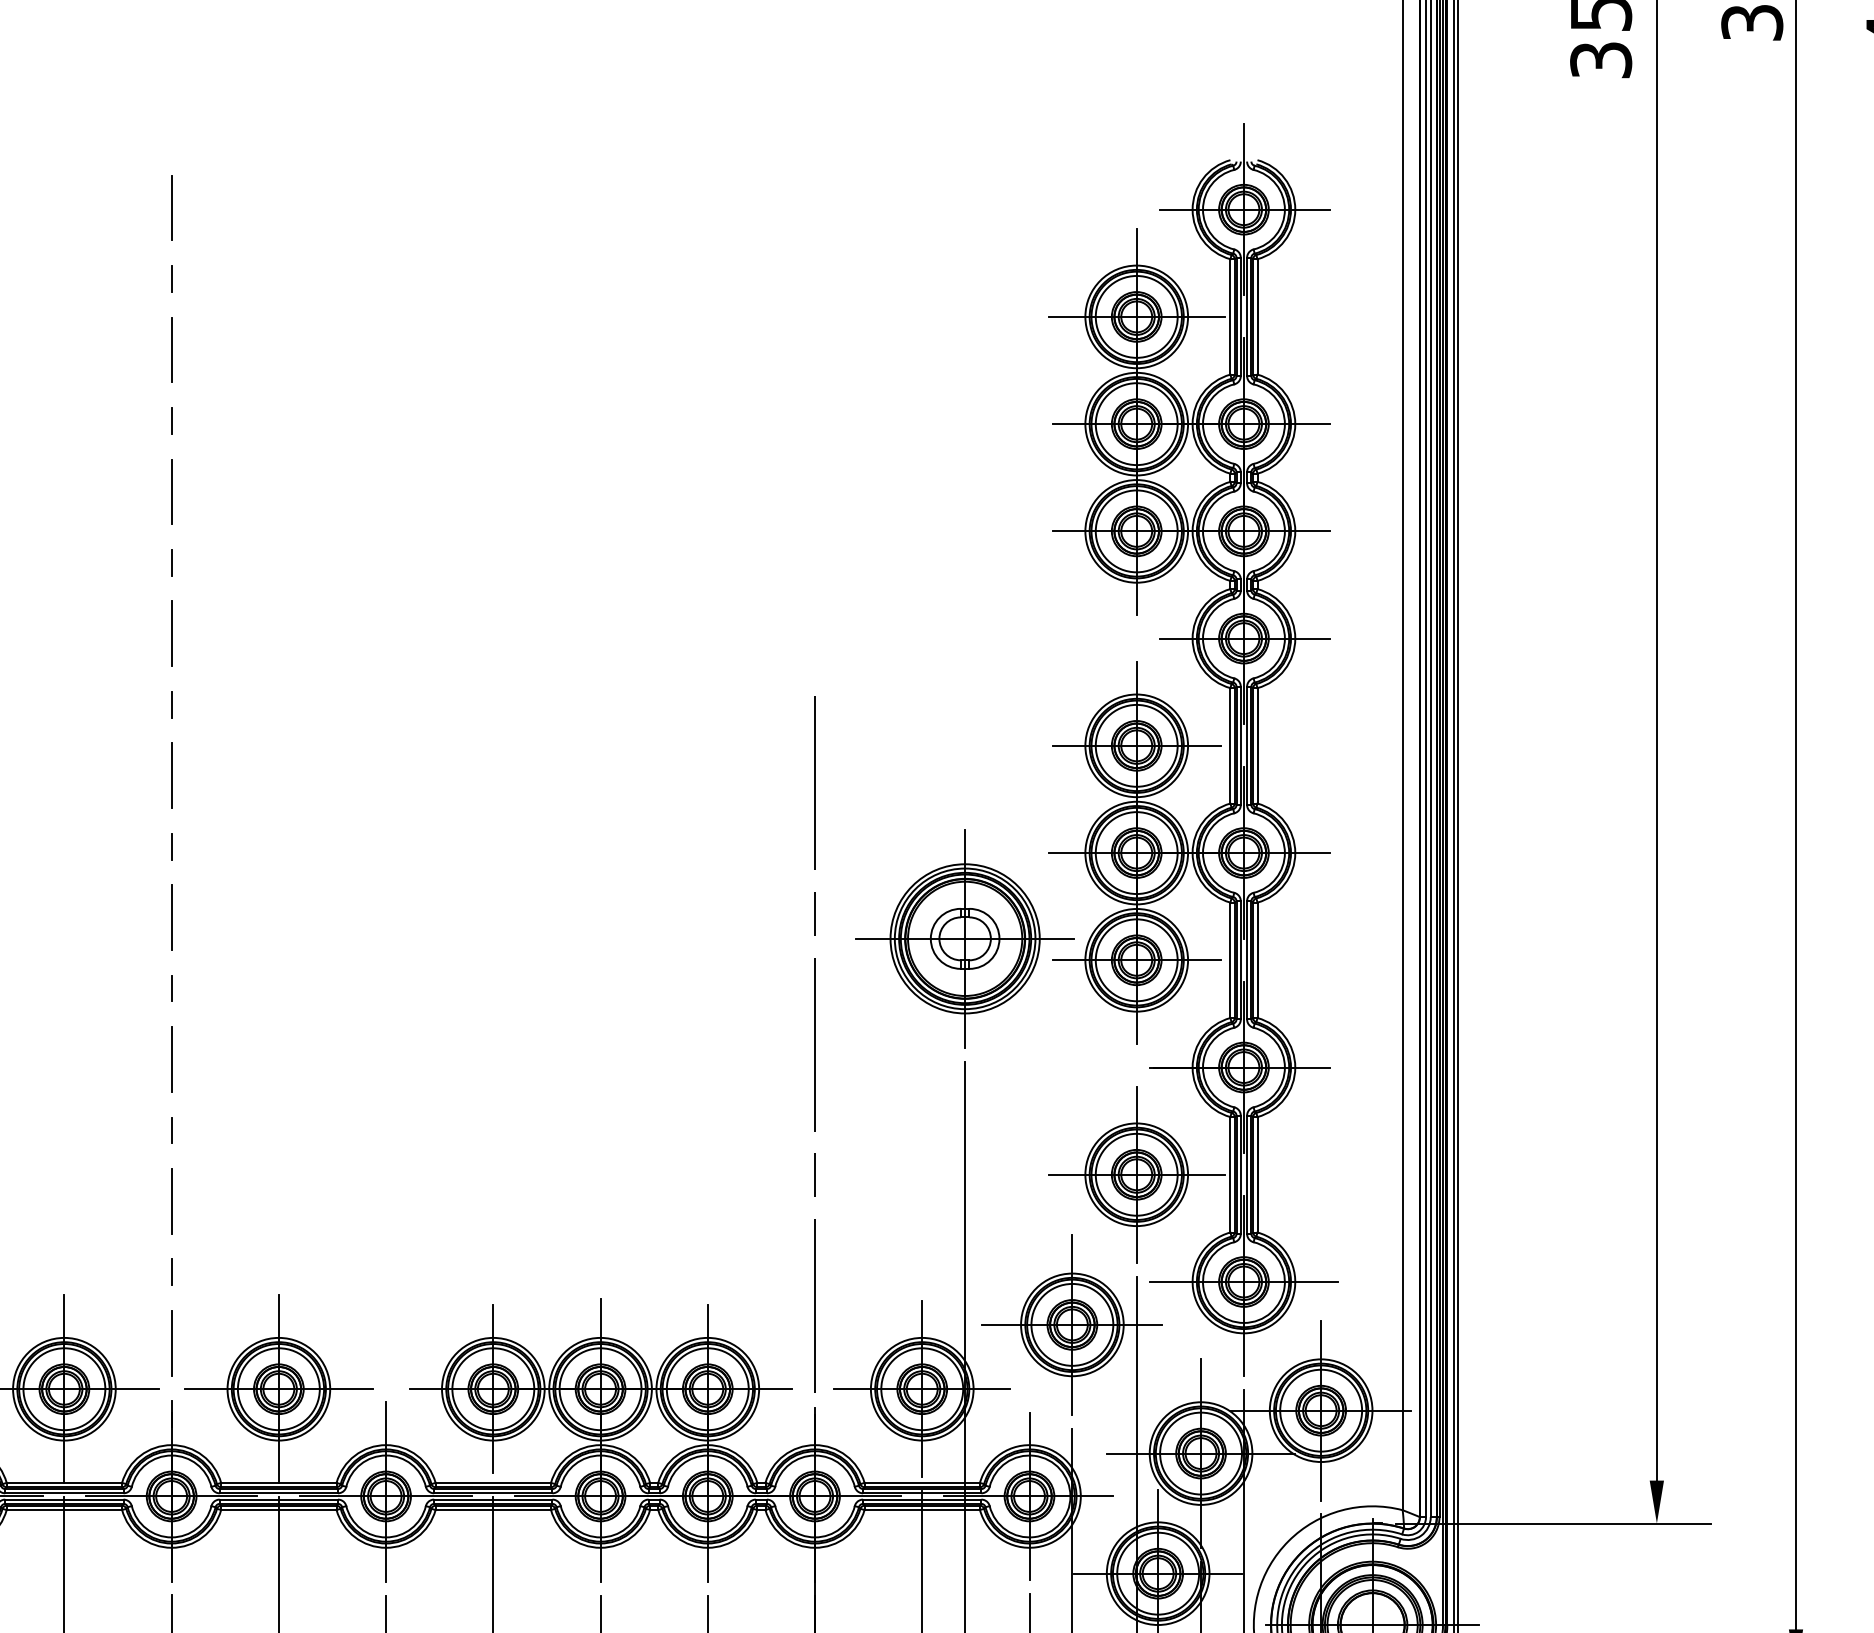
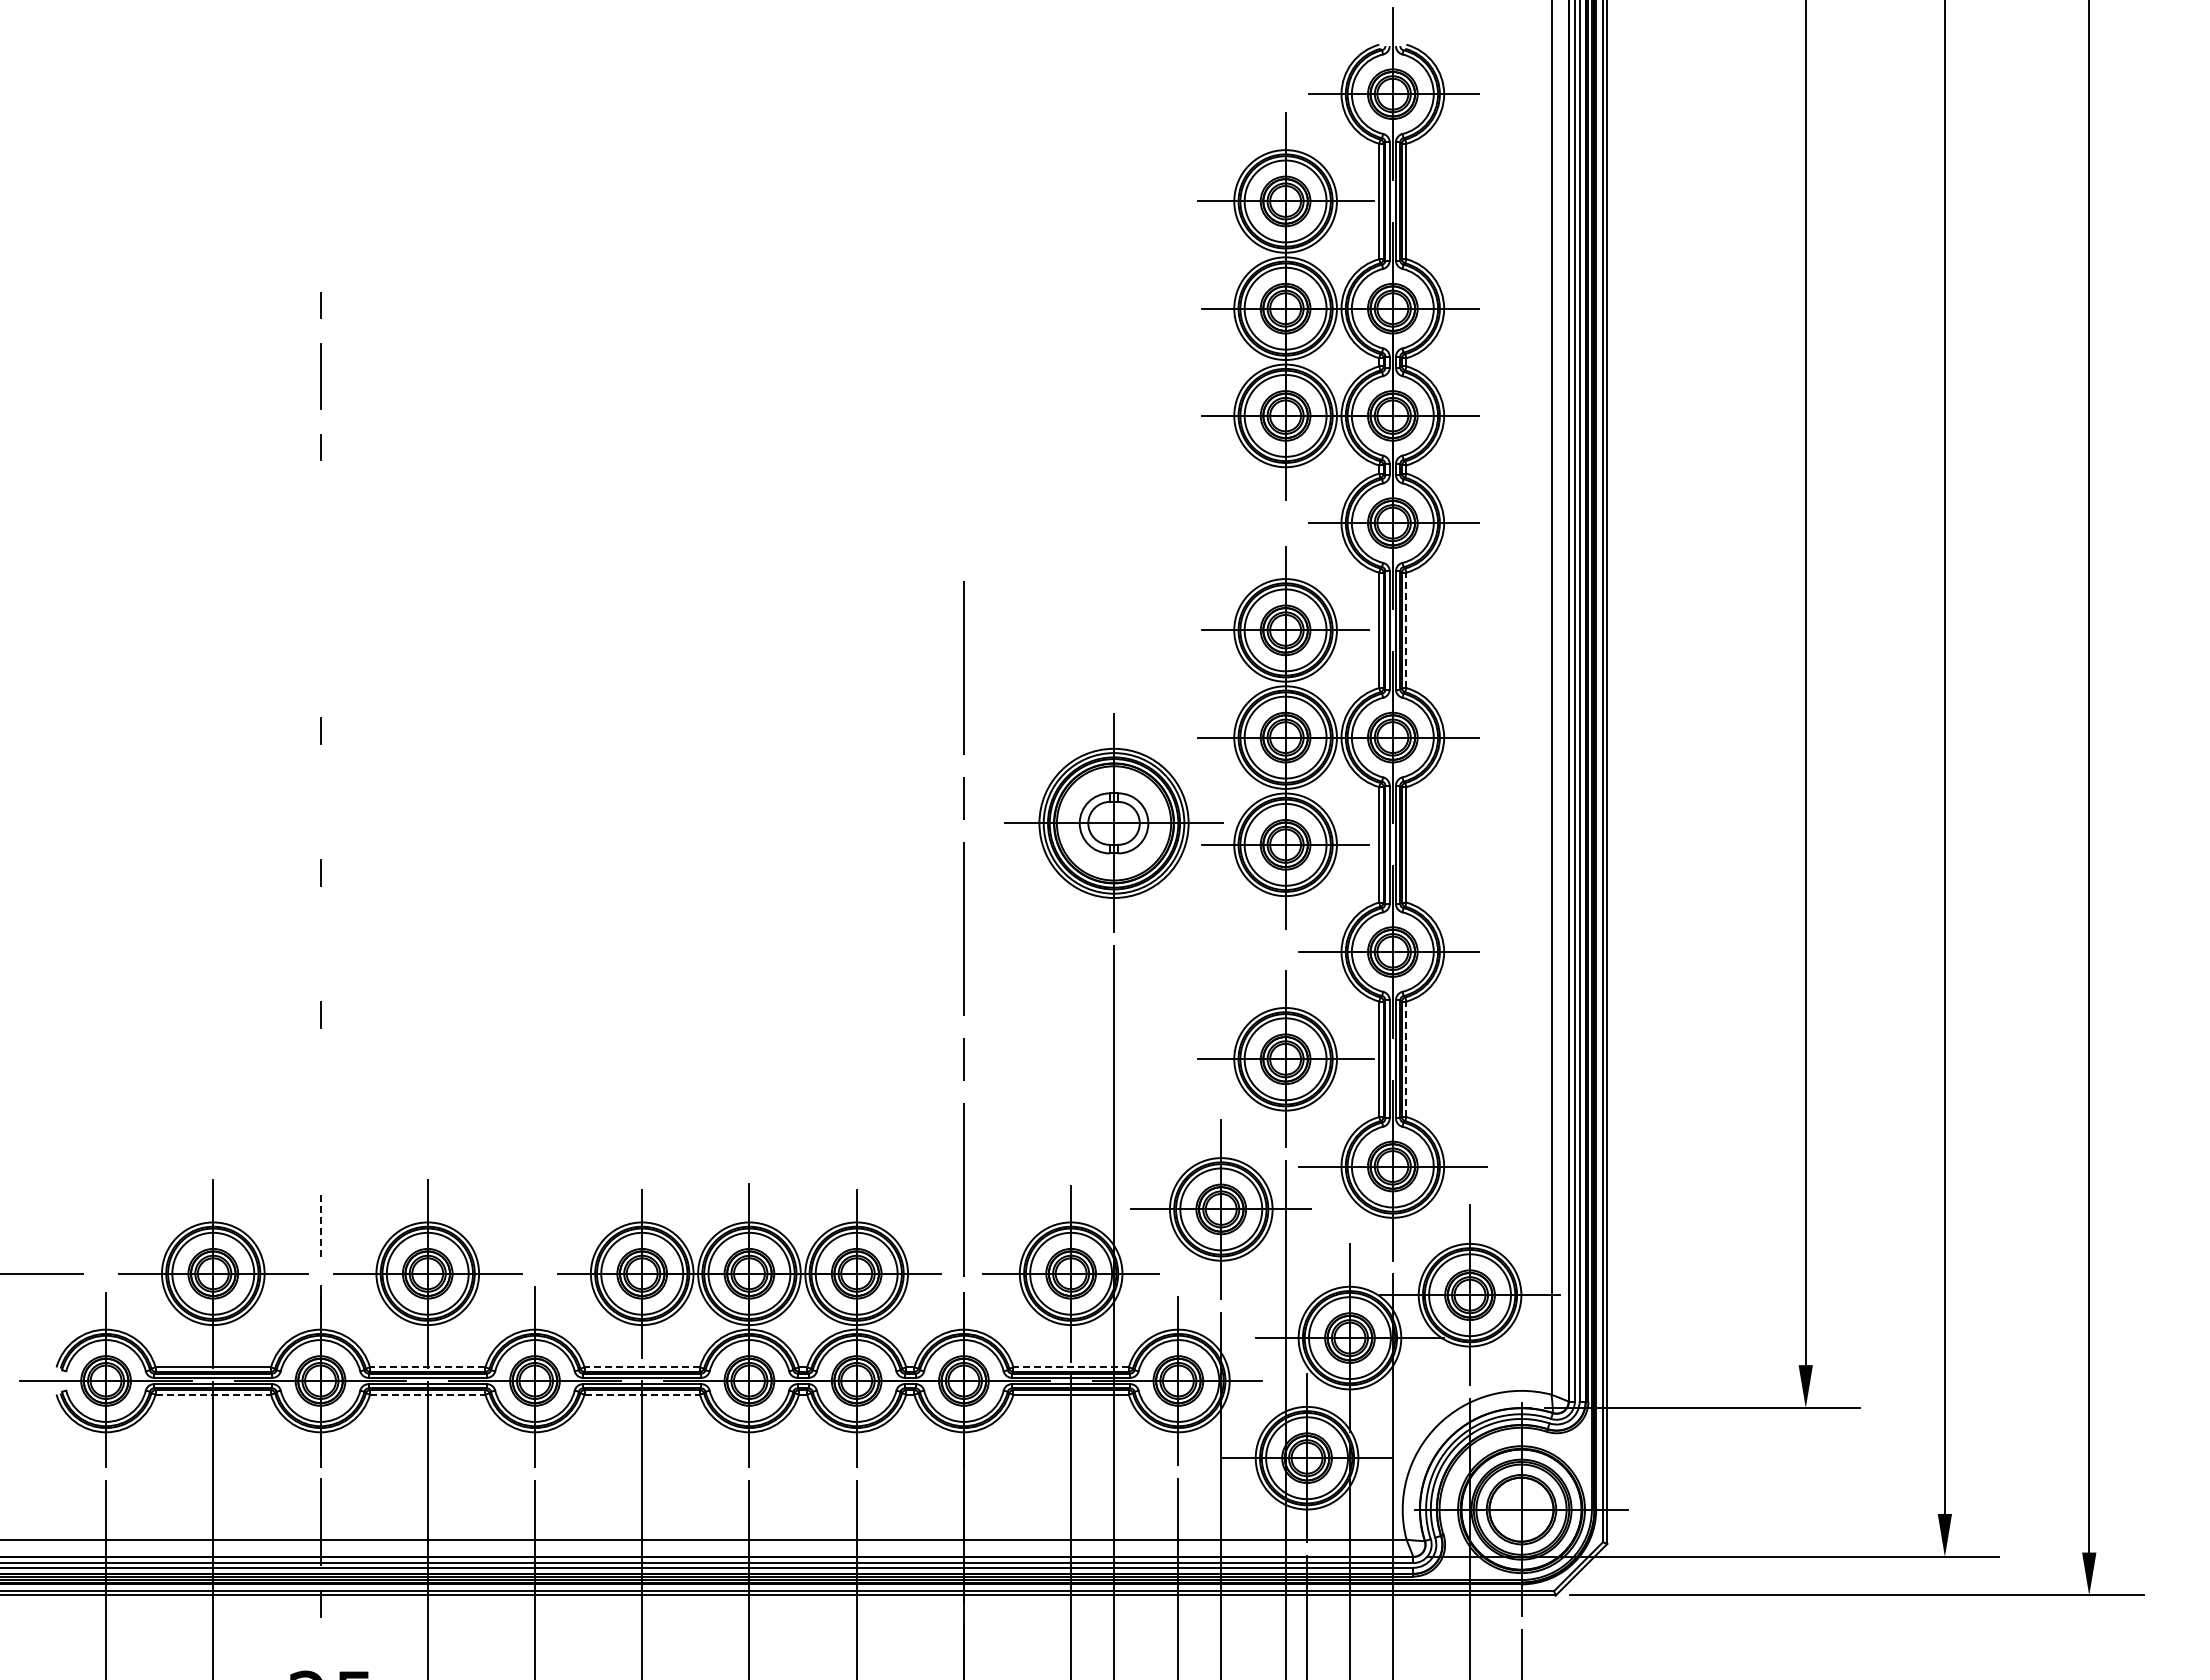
line: (171, 207) -> (320, 92), removed
line: (171, 278) -> (320, 163), removed
line: (171, 349) -> (320, 234), removed
line: (171, 632) -> (320, 517), removed
line: (171, 703) -> (320, 588), removed
line: (1257, 745) -> (1406, 630), solid -> dashed
line: (171, 774) -> (320, 659), removed
line: (171, 916) -> (320, 801), removed
line: (171, 1058) -> (320, 943), removed
line: (1257, 1174) -> (1406, 1059), solid -> dashed
line: (171, 1200) -> (320, 1085), removed
line: (171, 1271) -> (320, 1156), removed
line: (171, 1343) -> (320, 1228), solid -> dashed
line: (278, 1482) -> (427, 1367), solid -> dashed
line: (493, 1482) -> (642, 1367), solid -> dashed
line: (922, 1482) -> (1071, 1367), solid -> dashed
line: (64, 1509) -> (213, 1394), solid -> dashed
line: (278, 1509) -> (427, 1394), solid -> dashed
line: (493, 1509) -> (642, 1394), solid -> dashed

